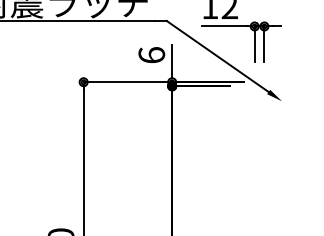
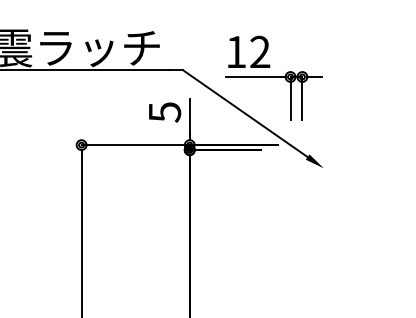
text: (151, 55) -> (164, 112), 6 -> 5

